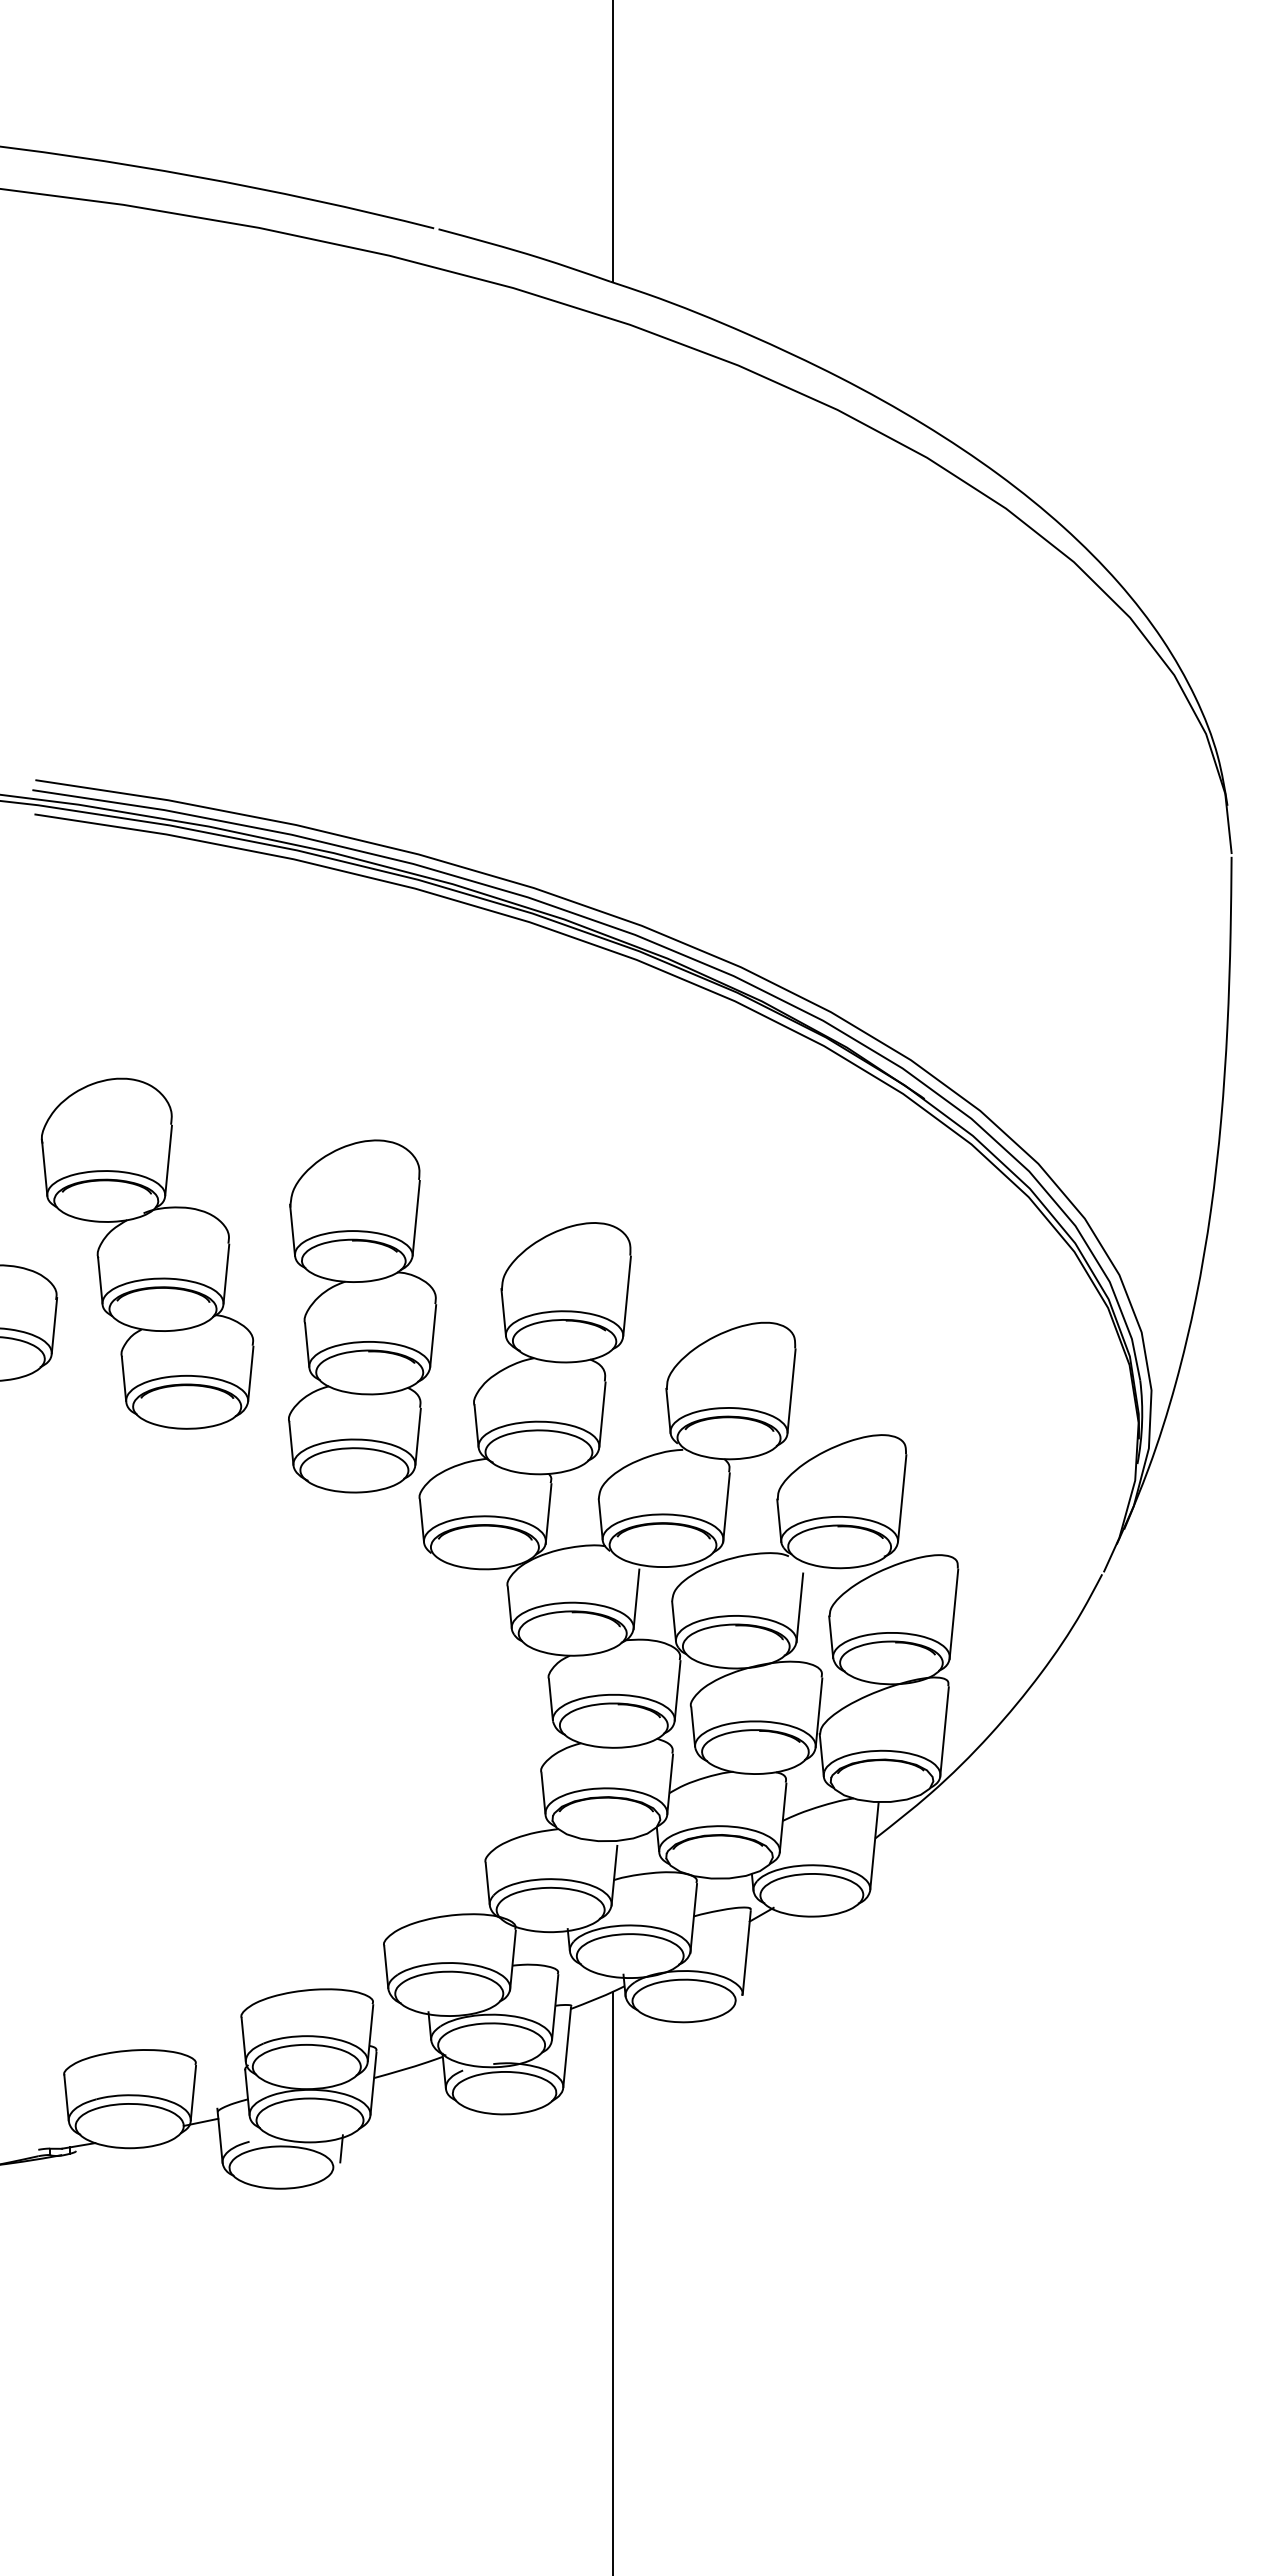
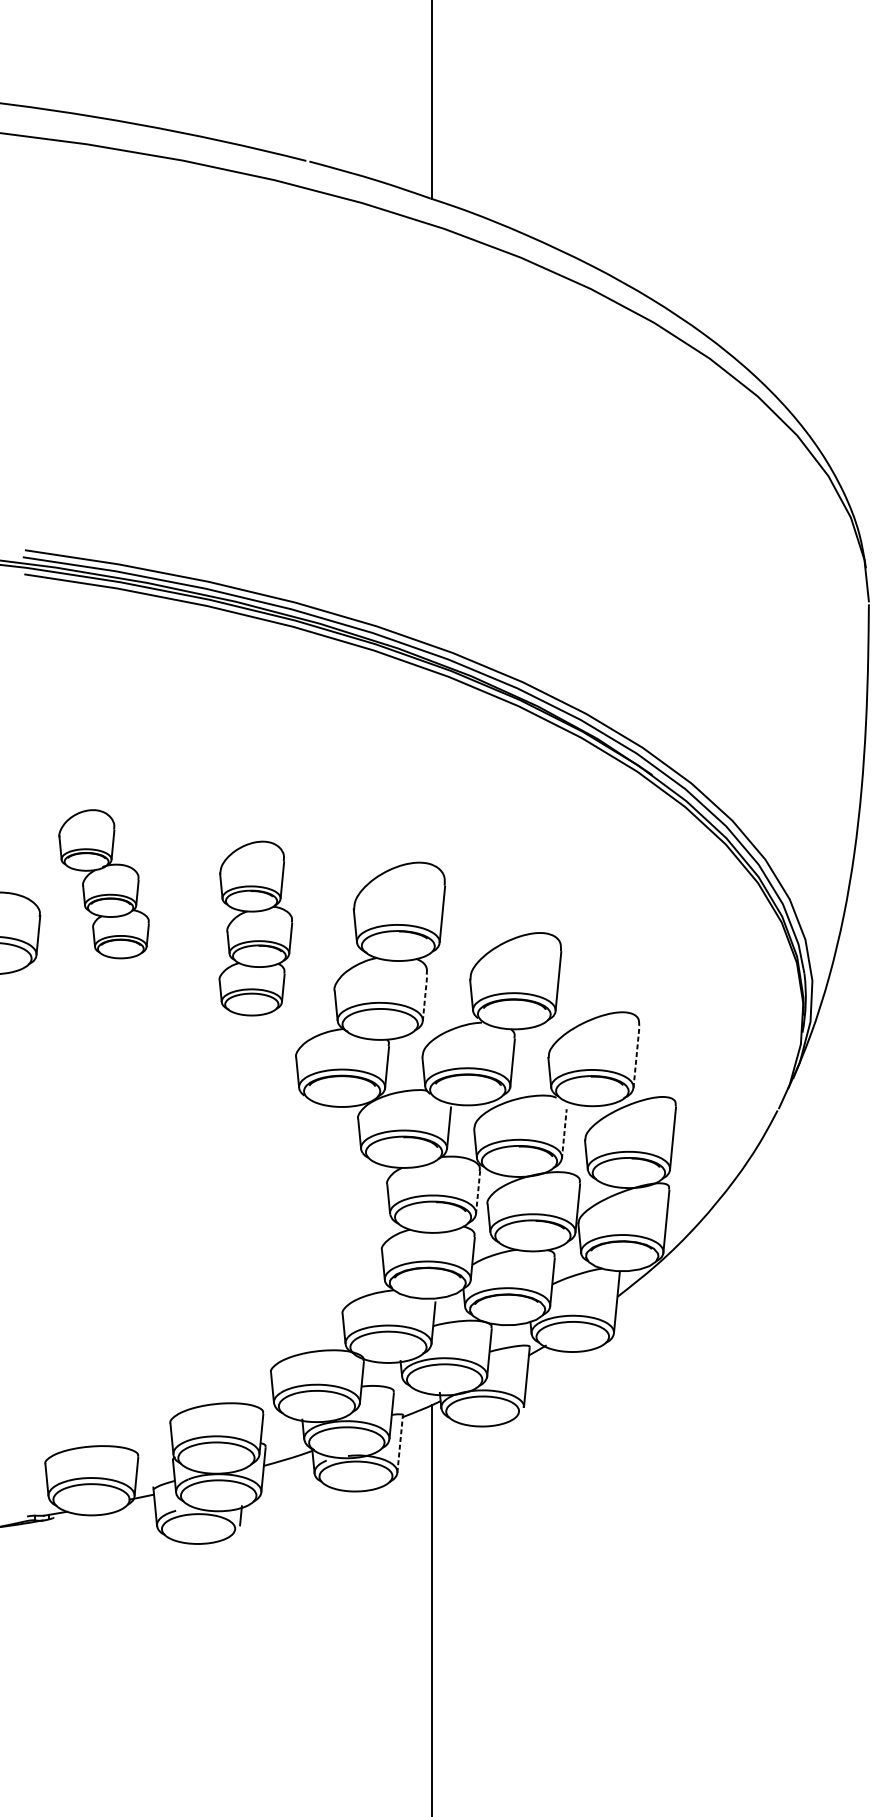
part: (147, 1253) -> (104, 884), size x0.6
part: (362, 1316) -> (255, 928), size x0.7
line: (602, 1413) -> (425, 997), solid -> dashed
line: (902, 1497) -> (636, 1056), solid -> dashed
line: (800, 1606) -> (564, 1133), solid -> dashed
line: (677, 1690) -> (477, 1192), solid -> dashed
line: (567, 2047) -> (400, 1444), solid -> dashed

